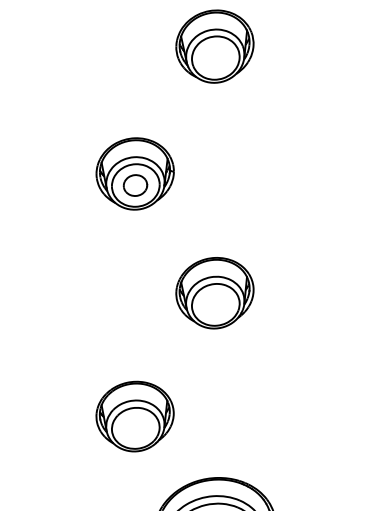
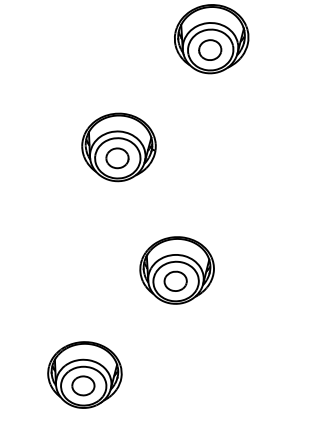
part: (214, 57) -> (209, 49), added
part: (214, 304) -> (174, 281), added
part: (134, 427) -> (82, 385), added

